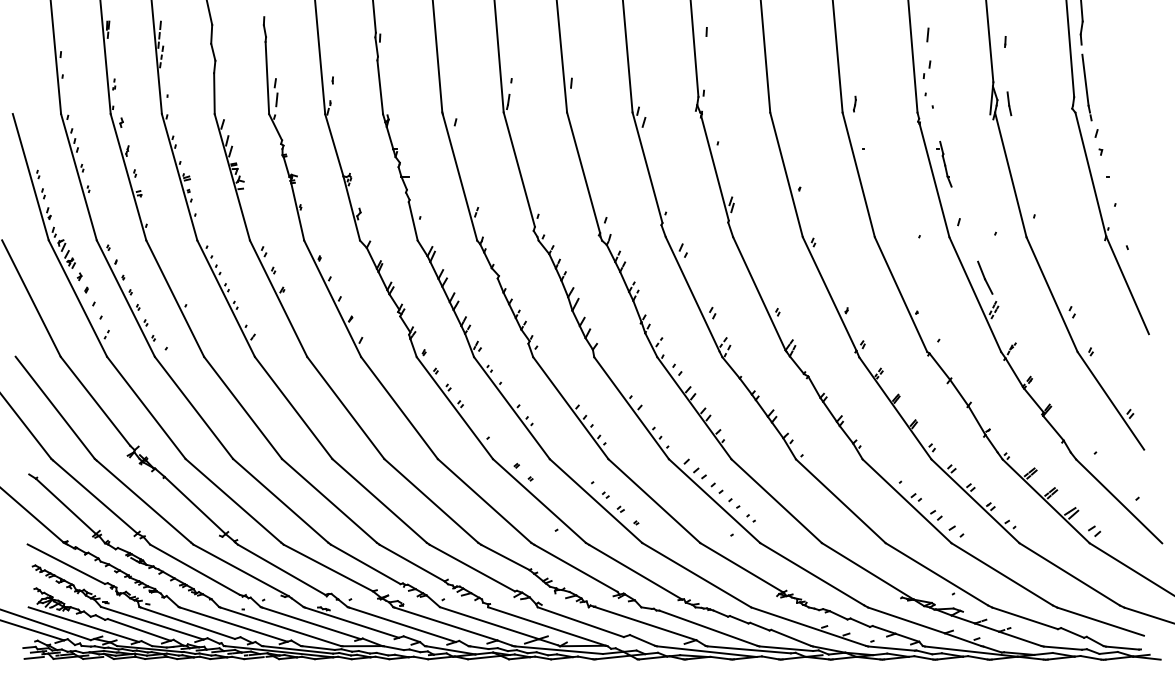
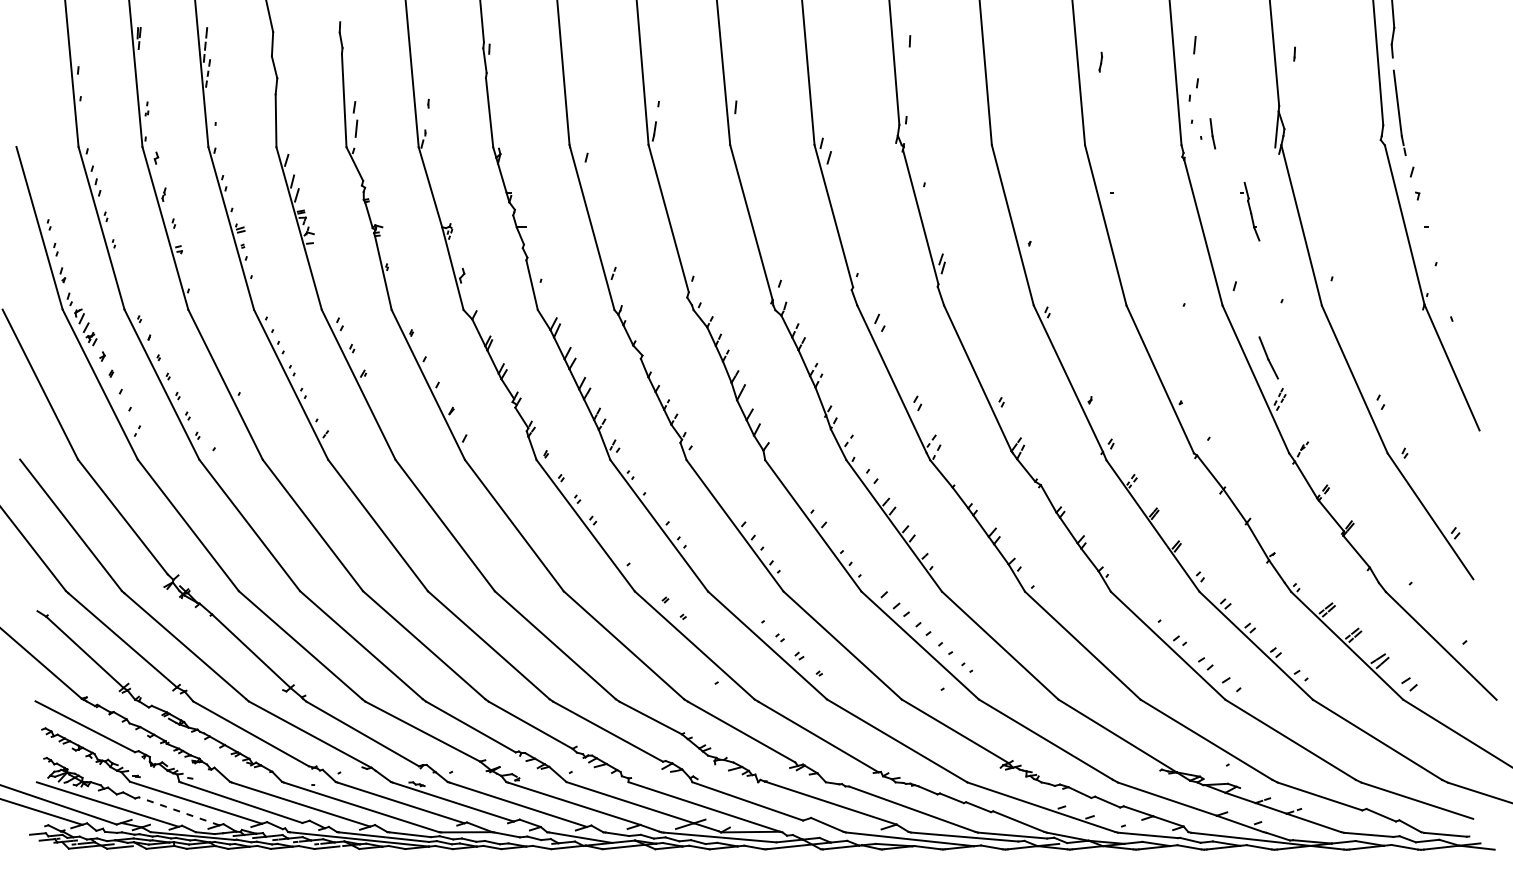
line: (854, 103) -> (1100, 61), moved
line: (1009, 103) -> (1212, 133), moved
part: (944, 164) -> (1250, 211), moved
line: (139, 630) -> (179, 811), solid -> dashed
line: (33, 657) -> (43, 847), removed

